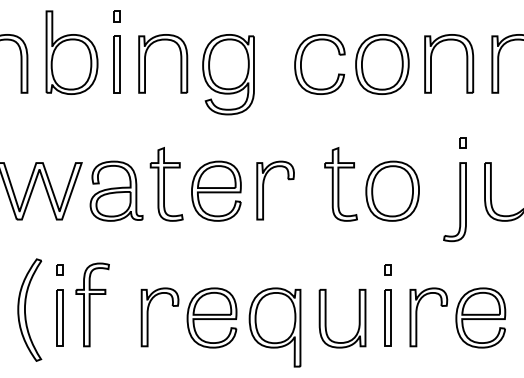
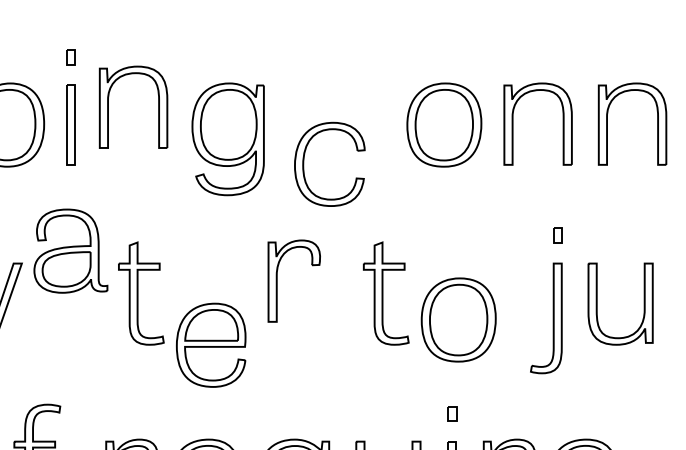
part: (302, 60) -> (305, 158), moved
part: (180, 63) -> (157, 106), moved
part: (116, 190) -> (70, 250), moved
part: (216, 190) -> (211, 344), moved
part: (263, 190) -> (277, 281), moved
part: (392, 190) -> (458, 318), moved

